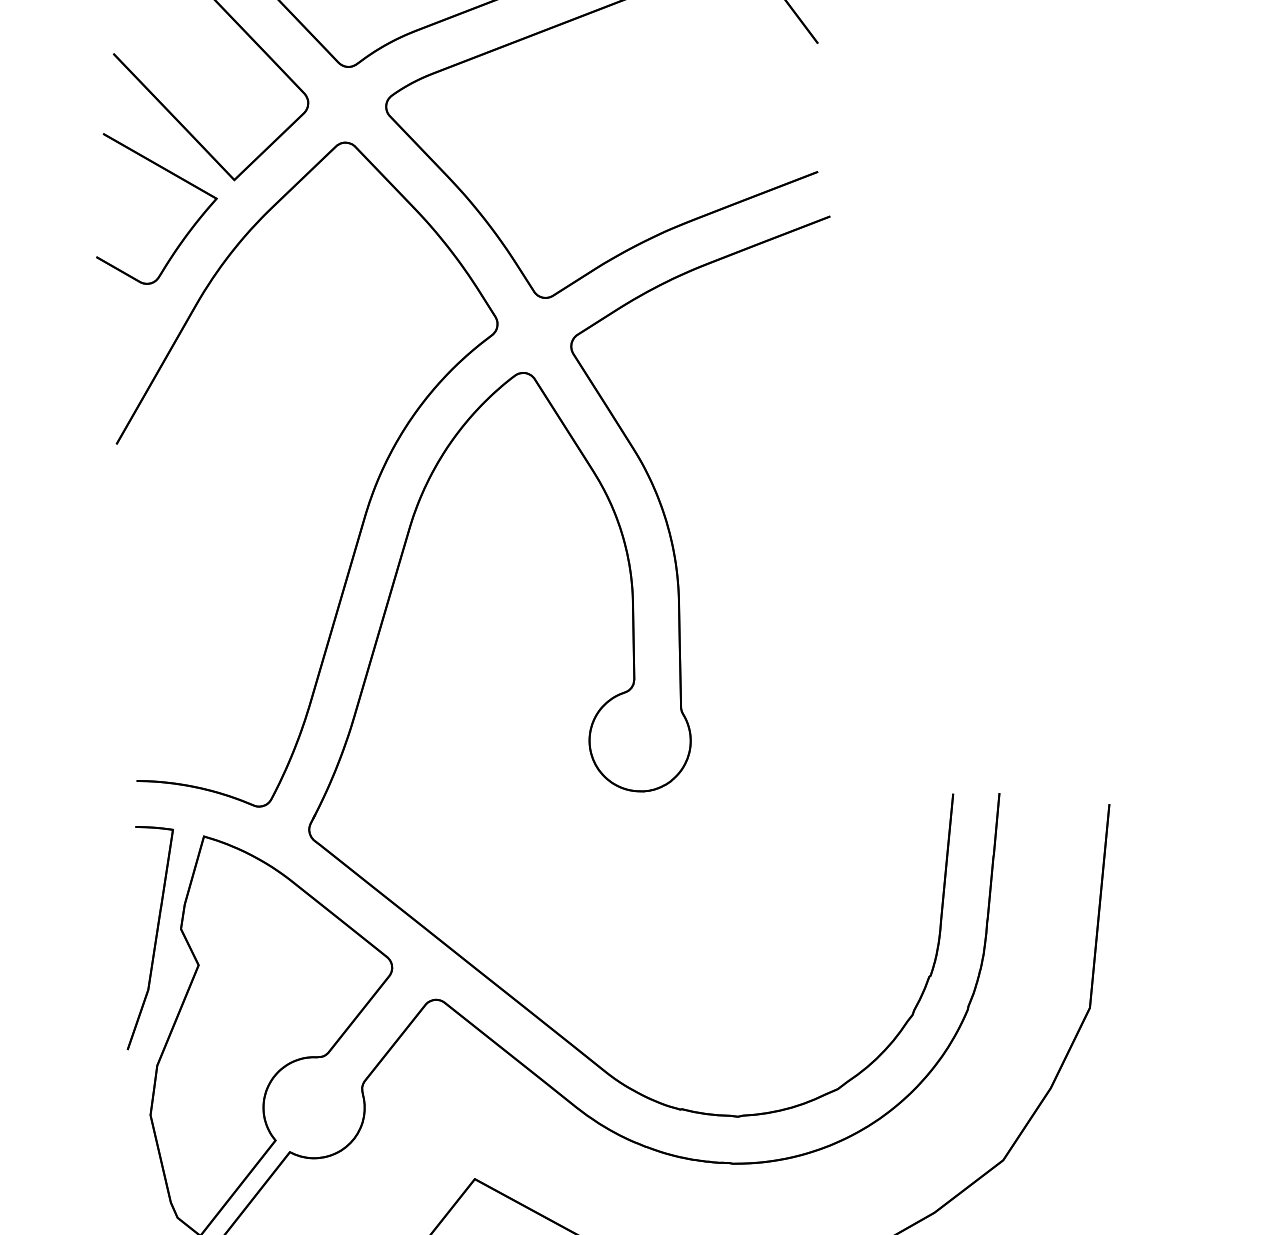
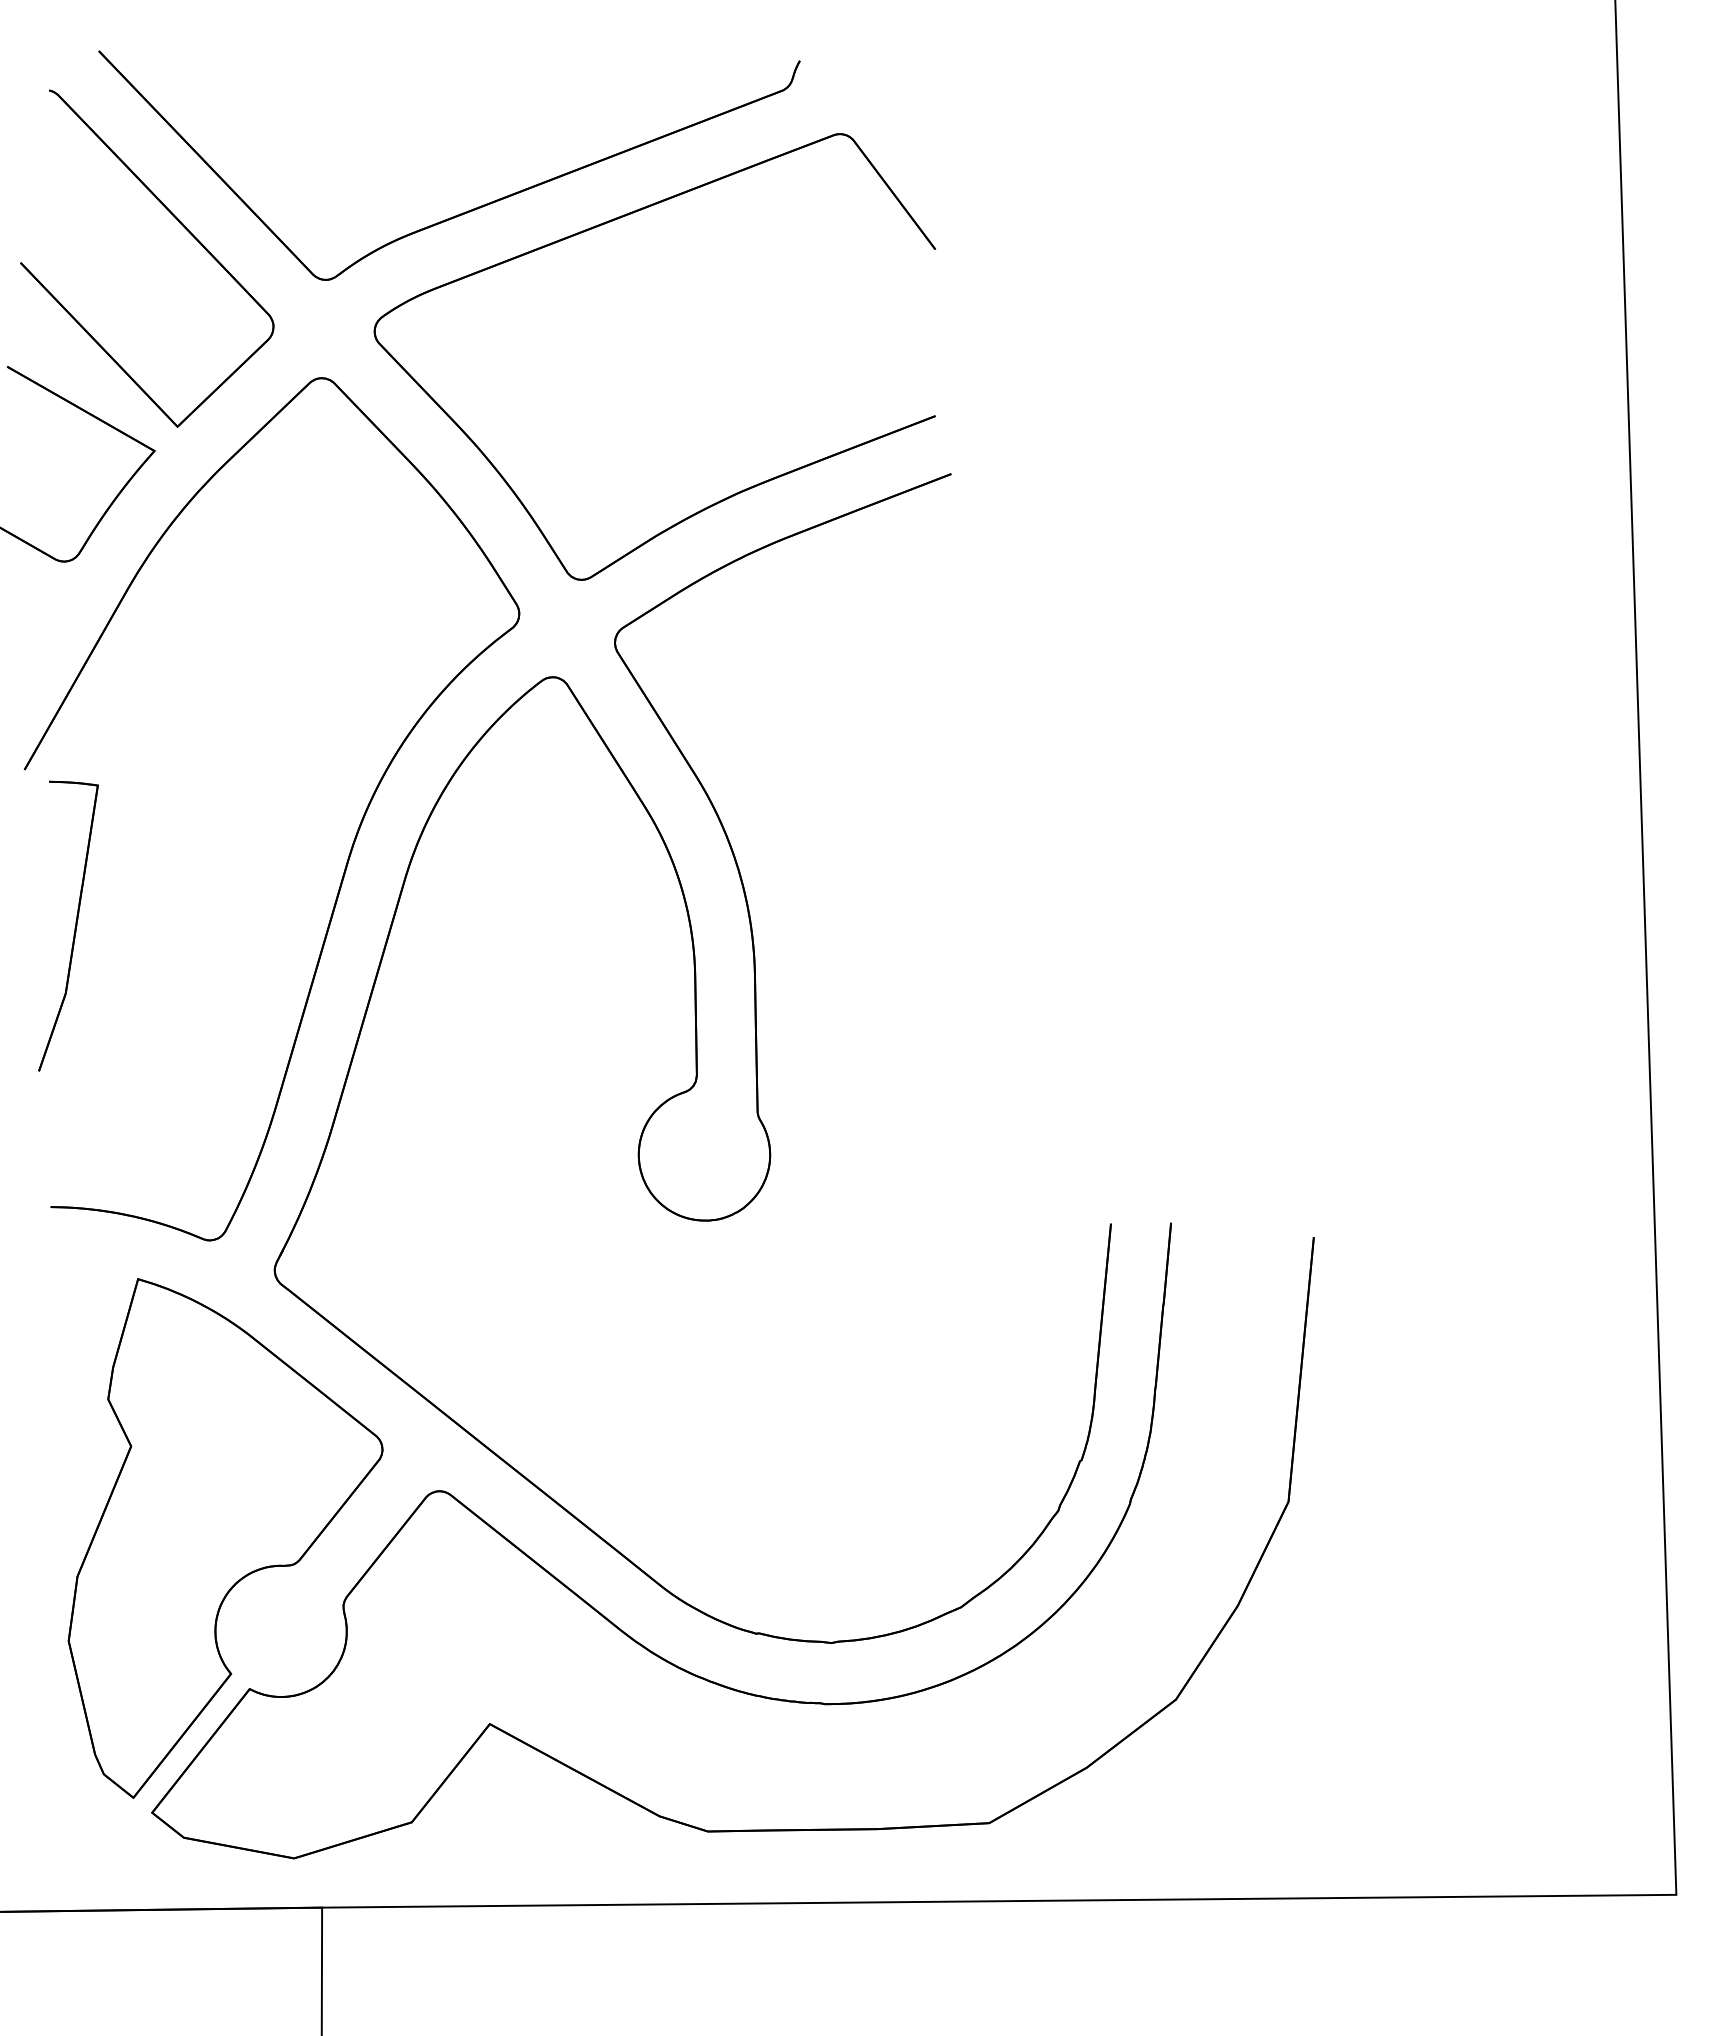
part: (155, 939) -> (74, 928), moved

